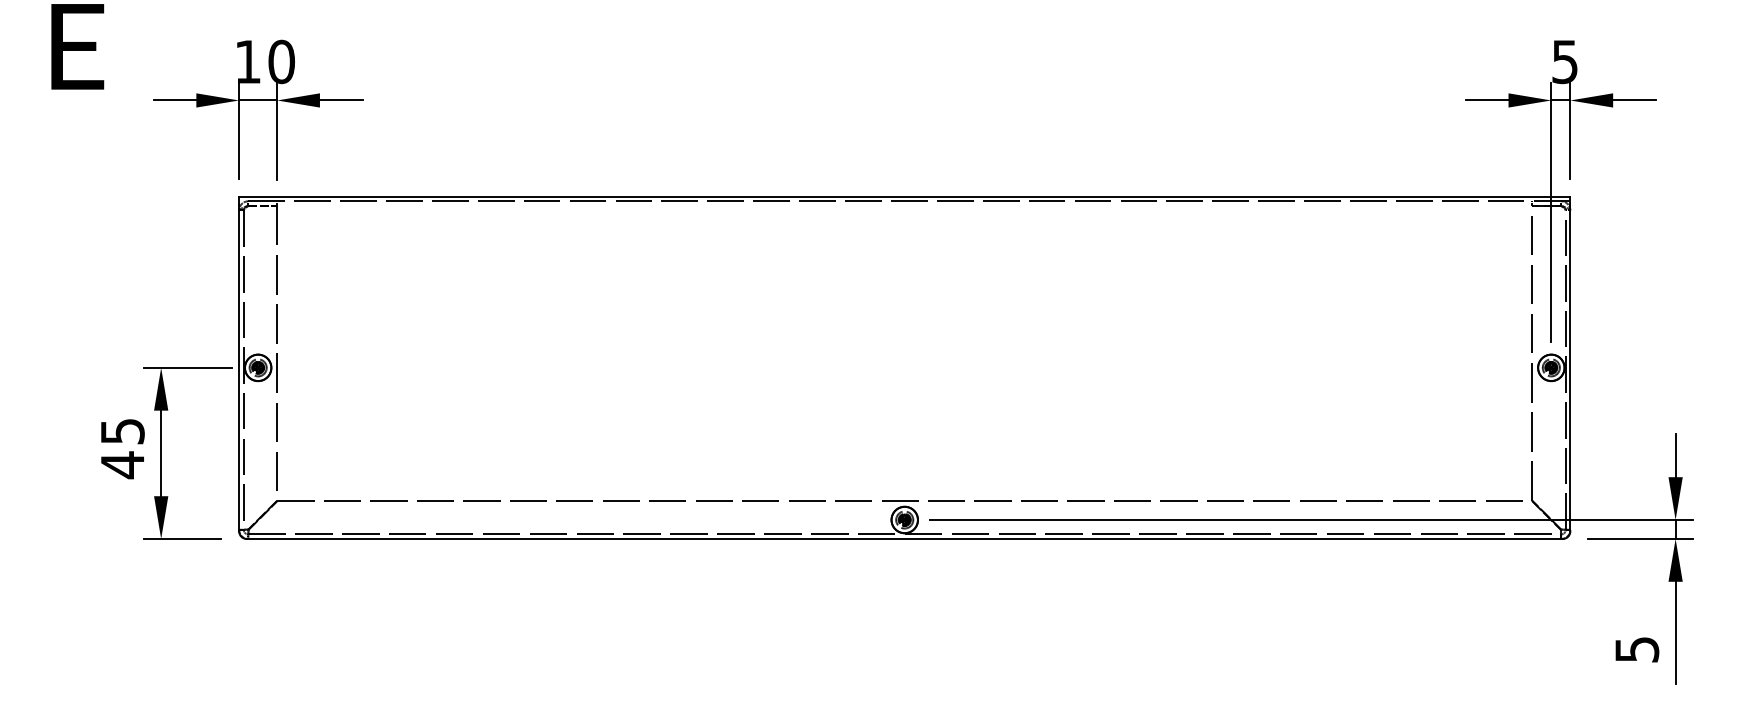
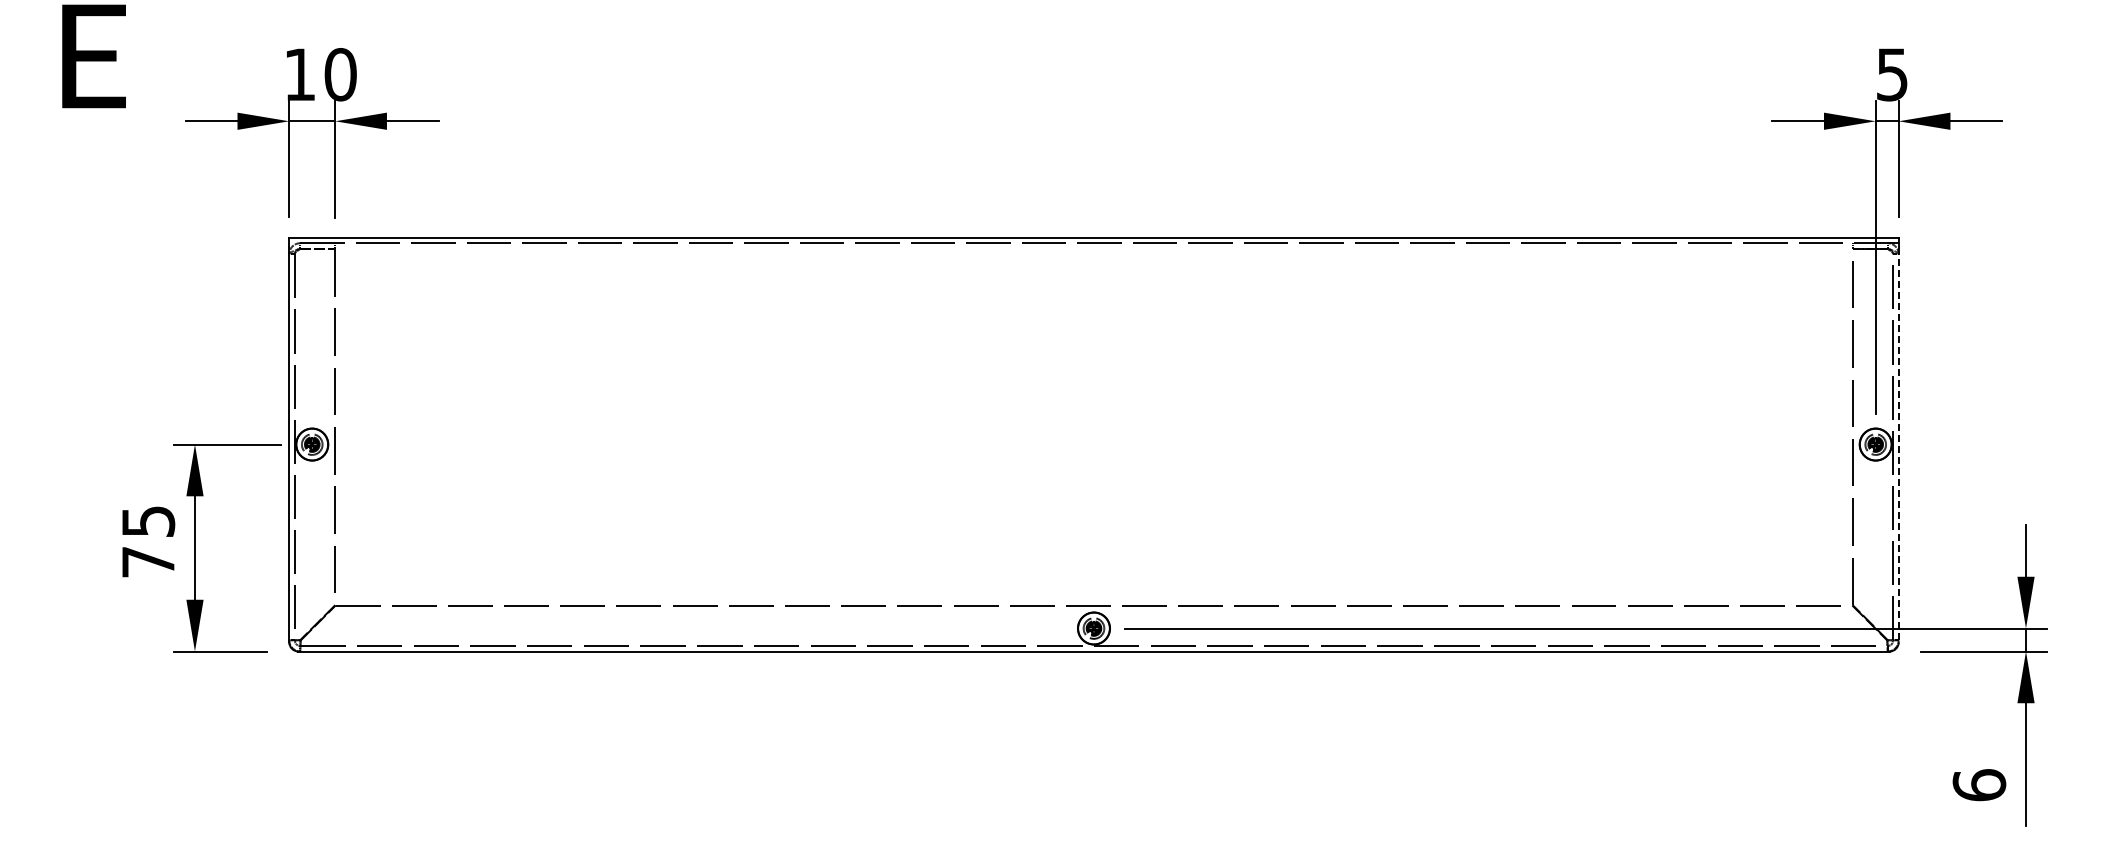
line: (1570, 368) -> (1898, 445), solid -> dashed
text: (122, 465) -> (148, 562), 45 -> 75
text: (1637, 649) -> (1979, 785), 5 -> 6

